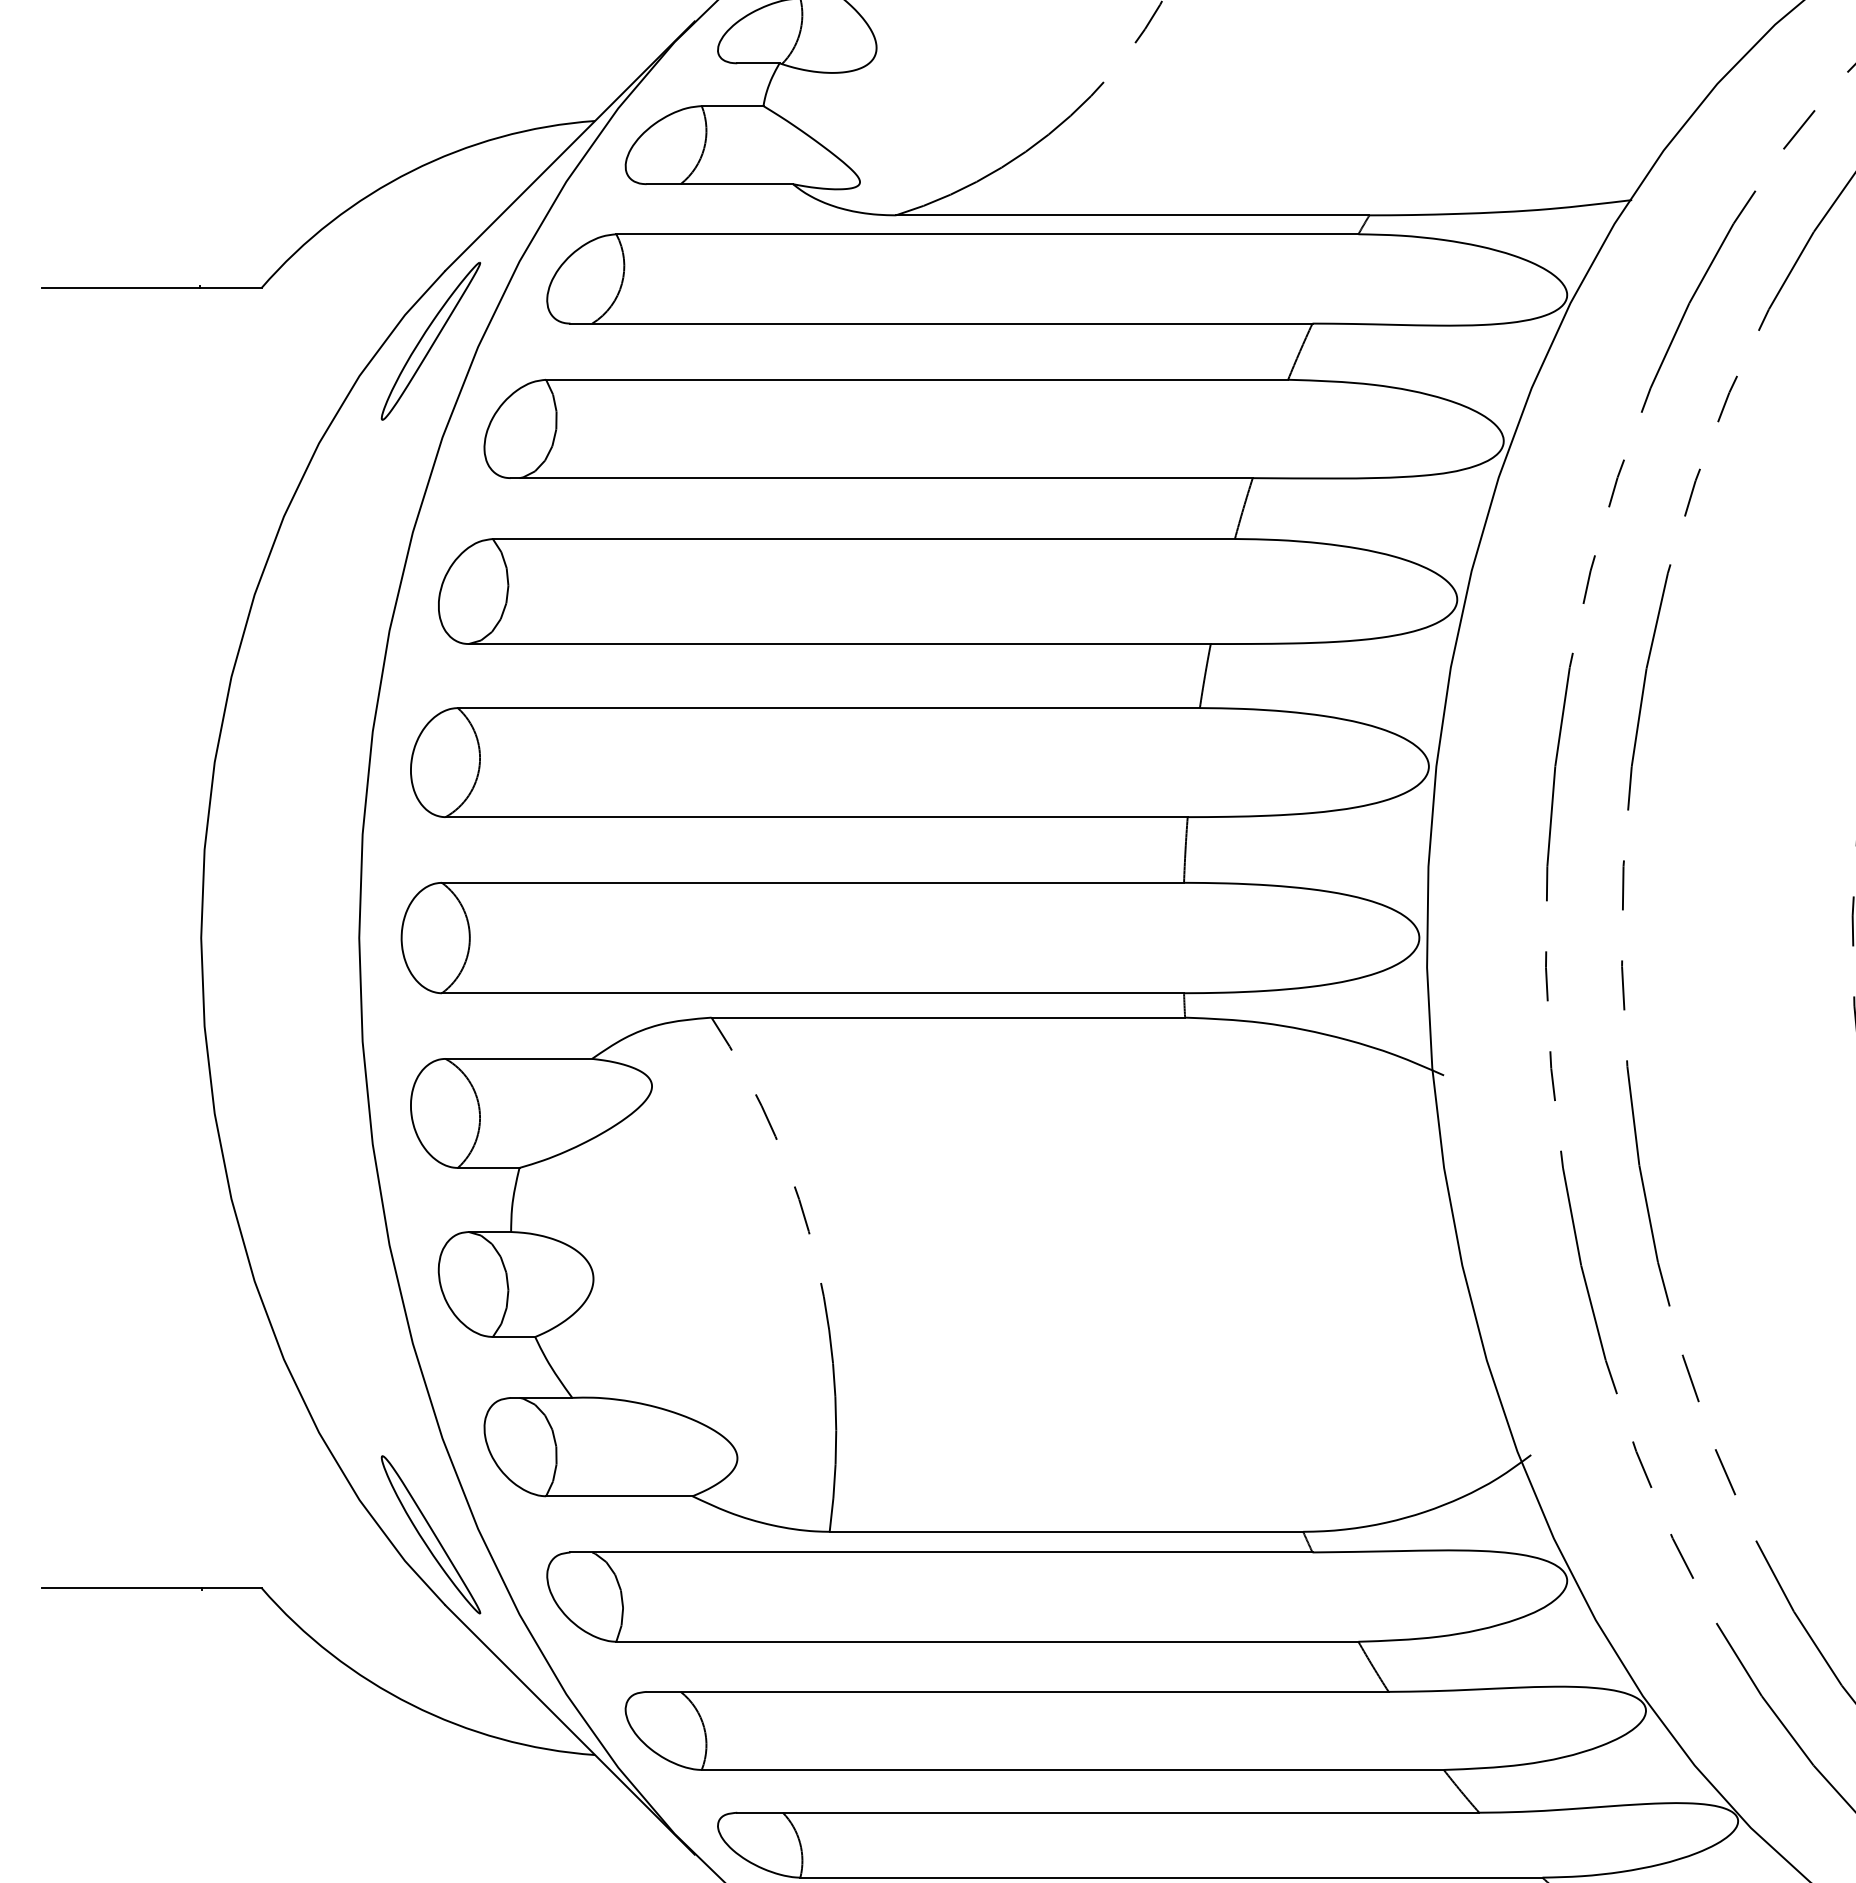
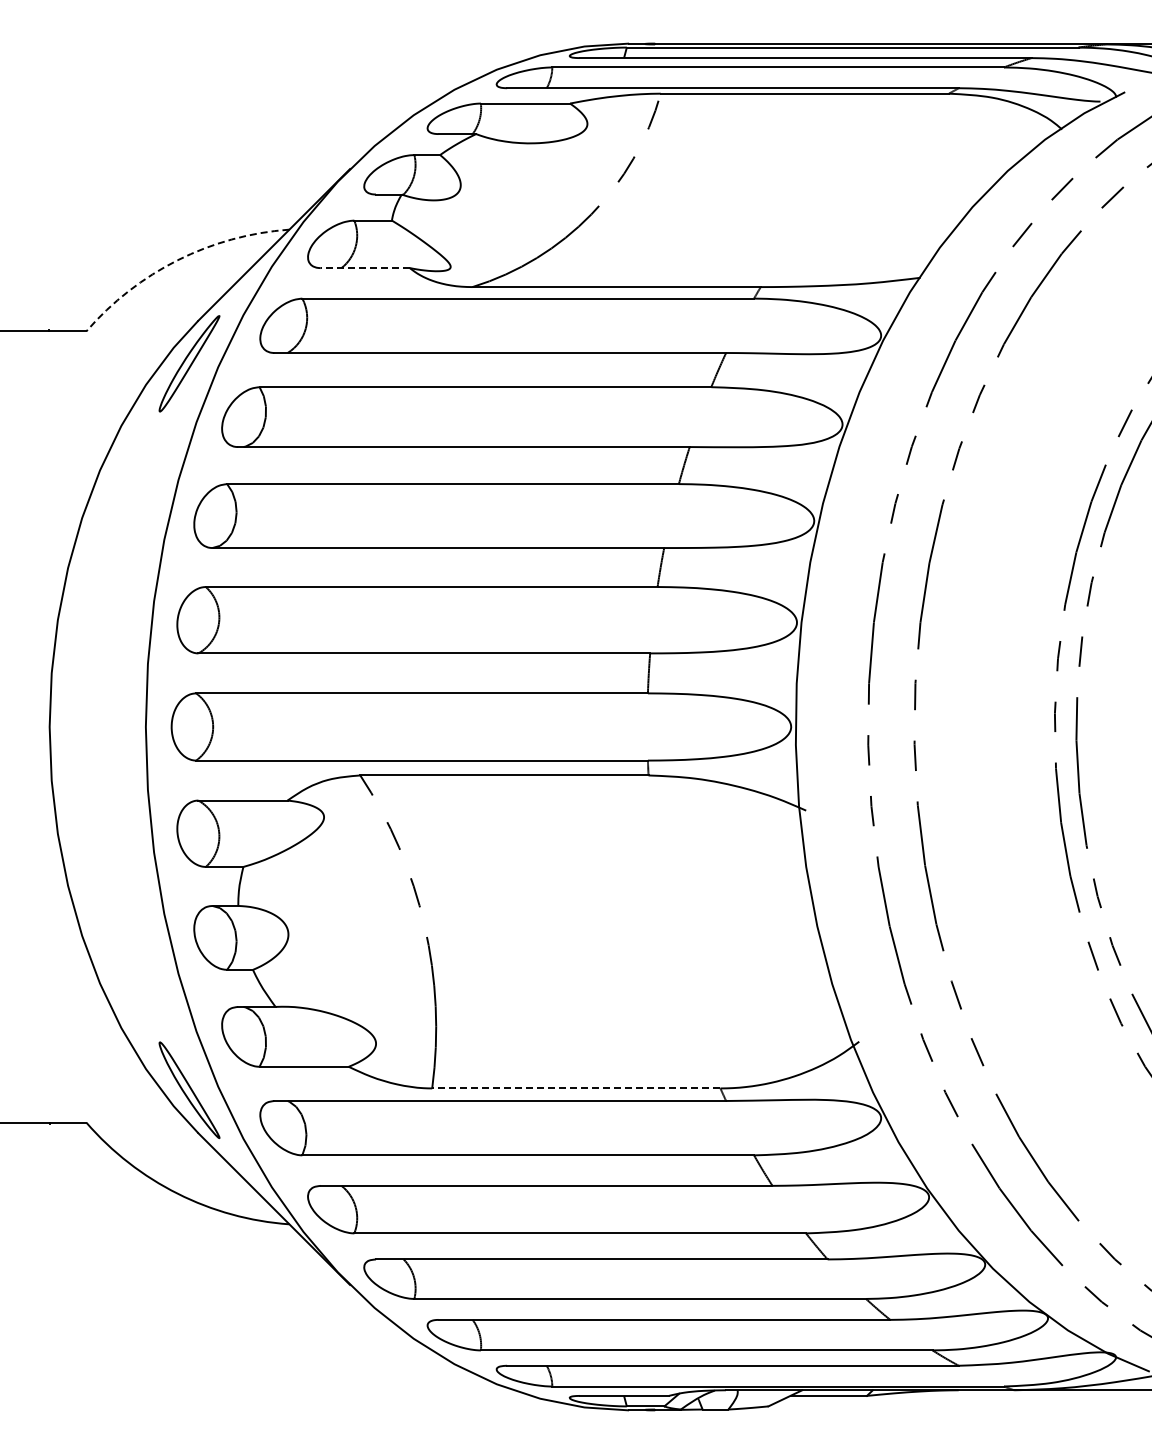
arc: (411, 171) -> (177, 260), solid -> dashed
line: (720, 184) -> (365, 268), solid -> dashed
line: (1065, 1531) -> (575, 1088), solid -> dashed

